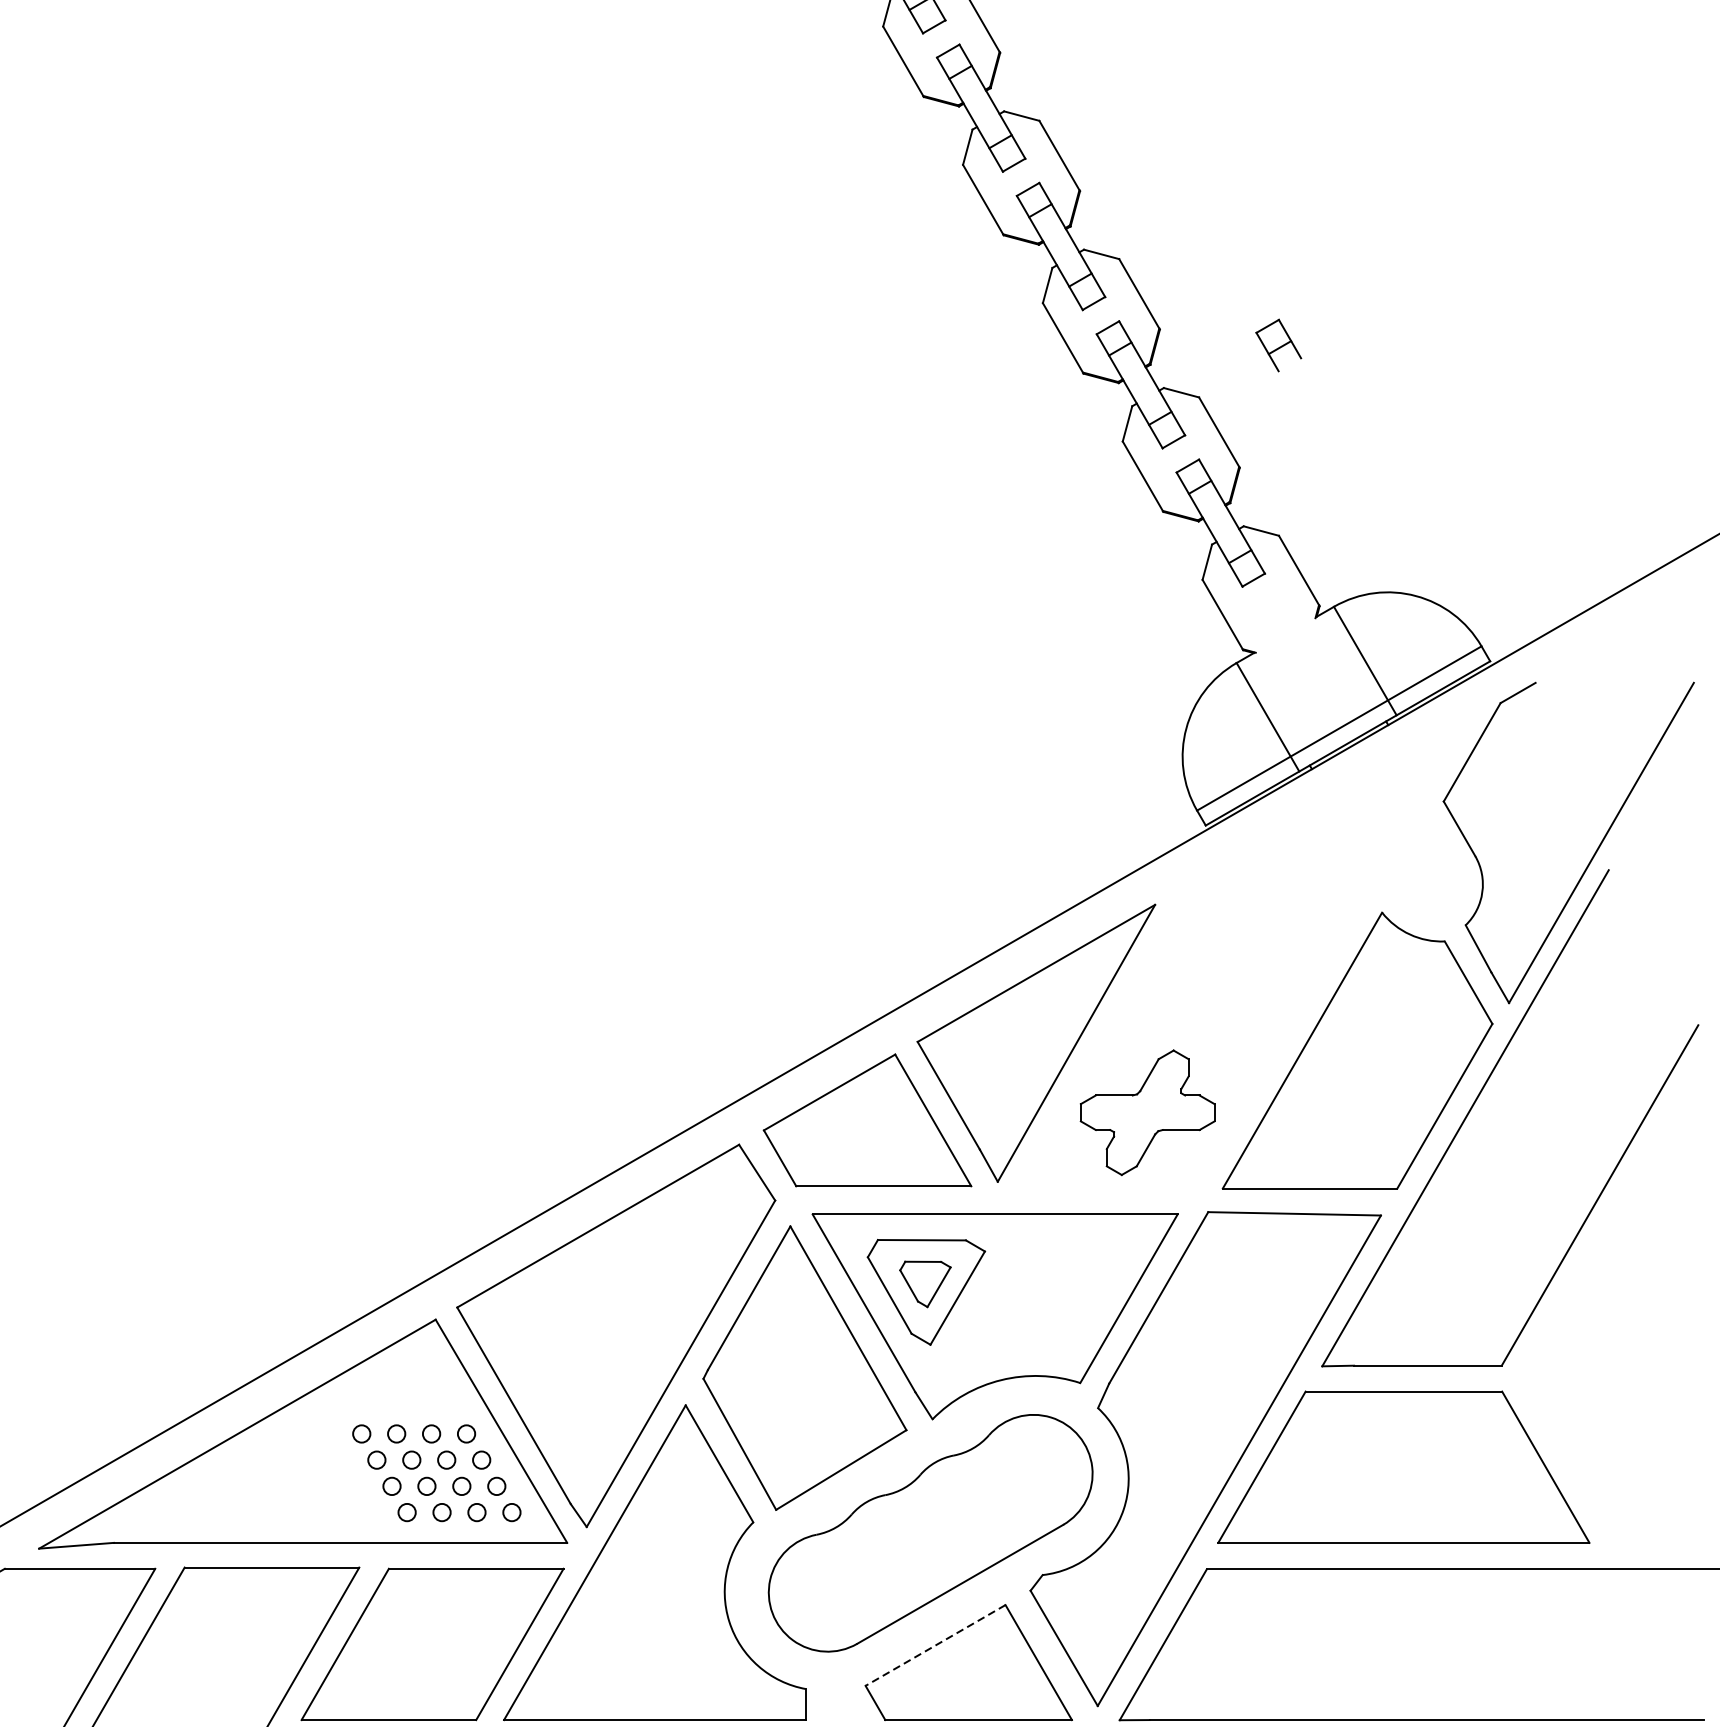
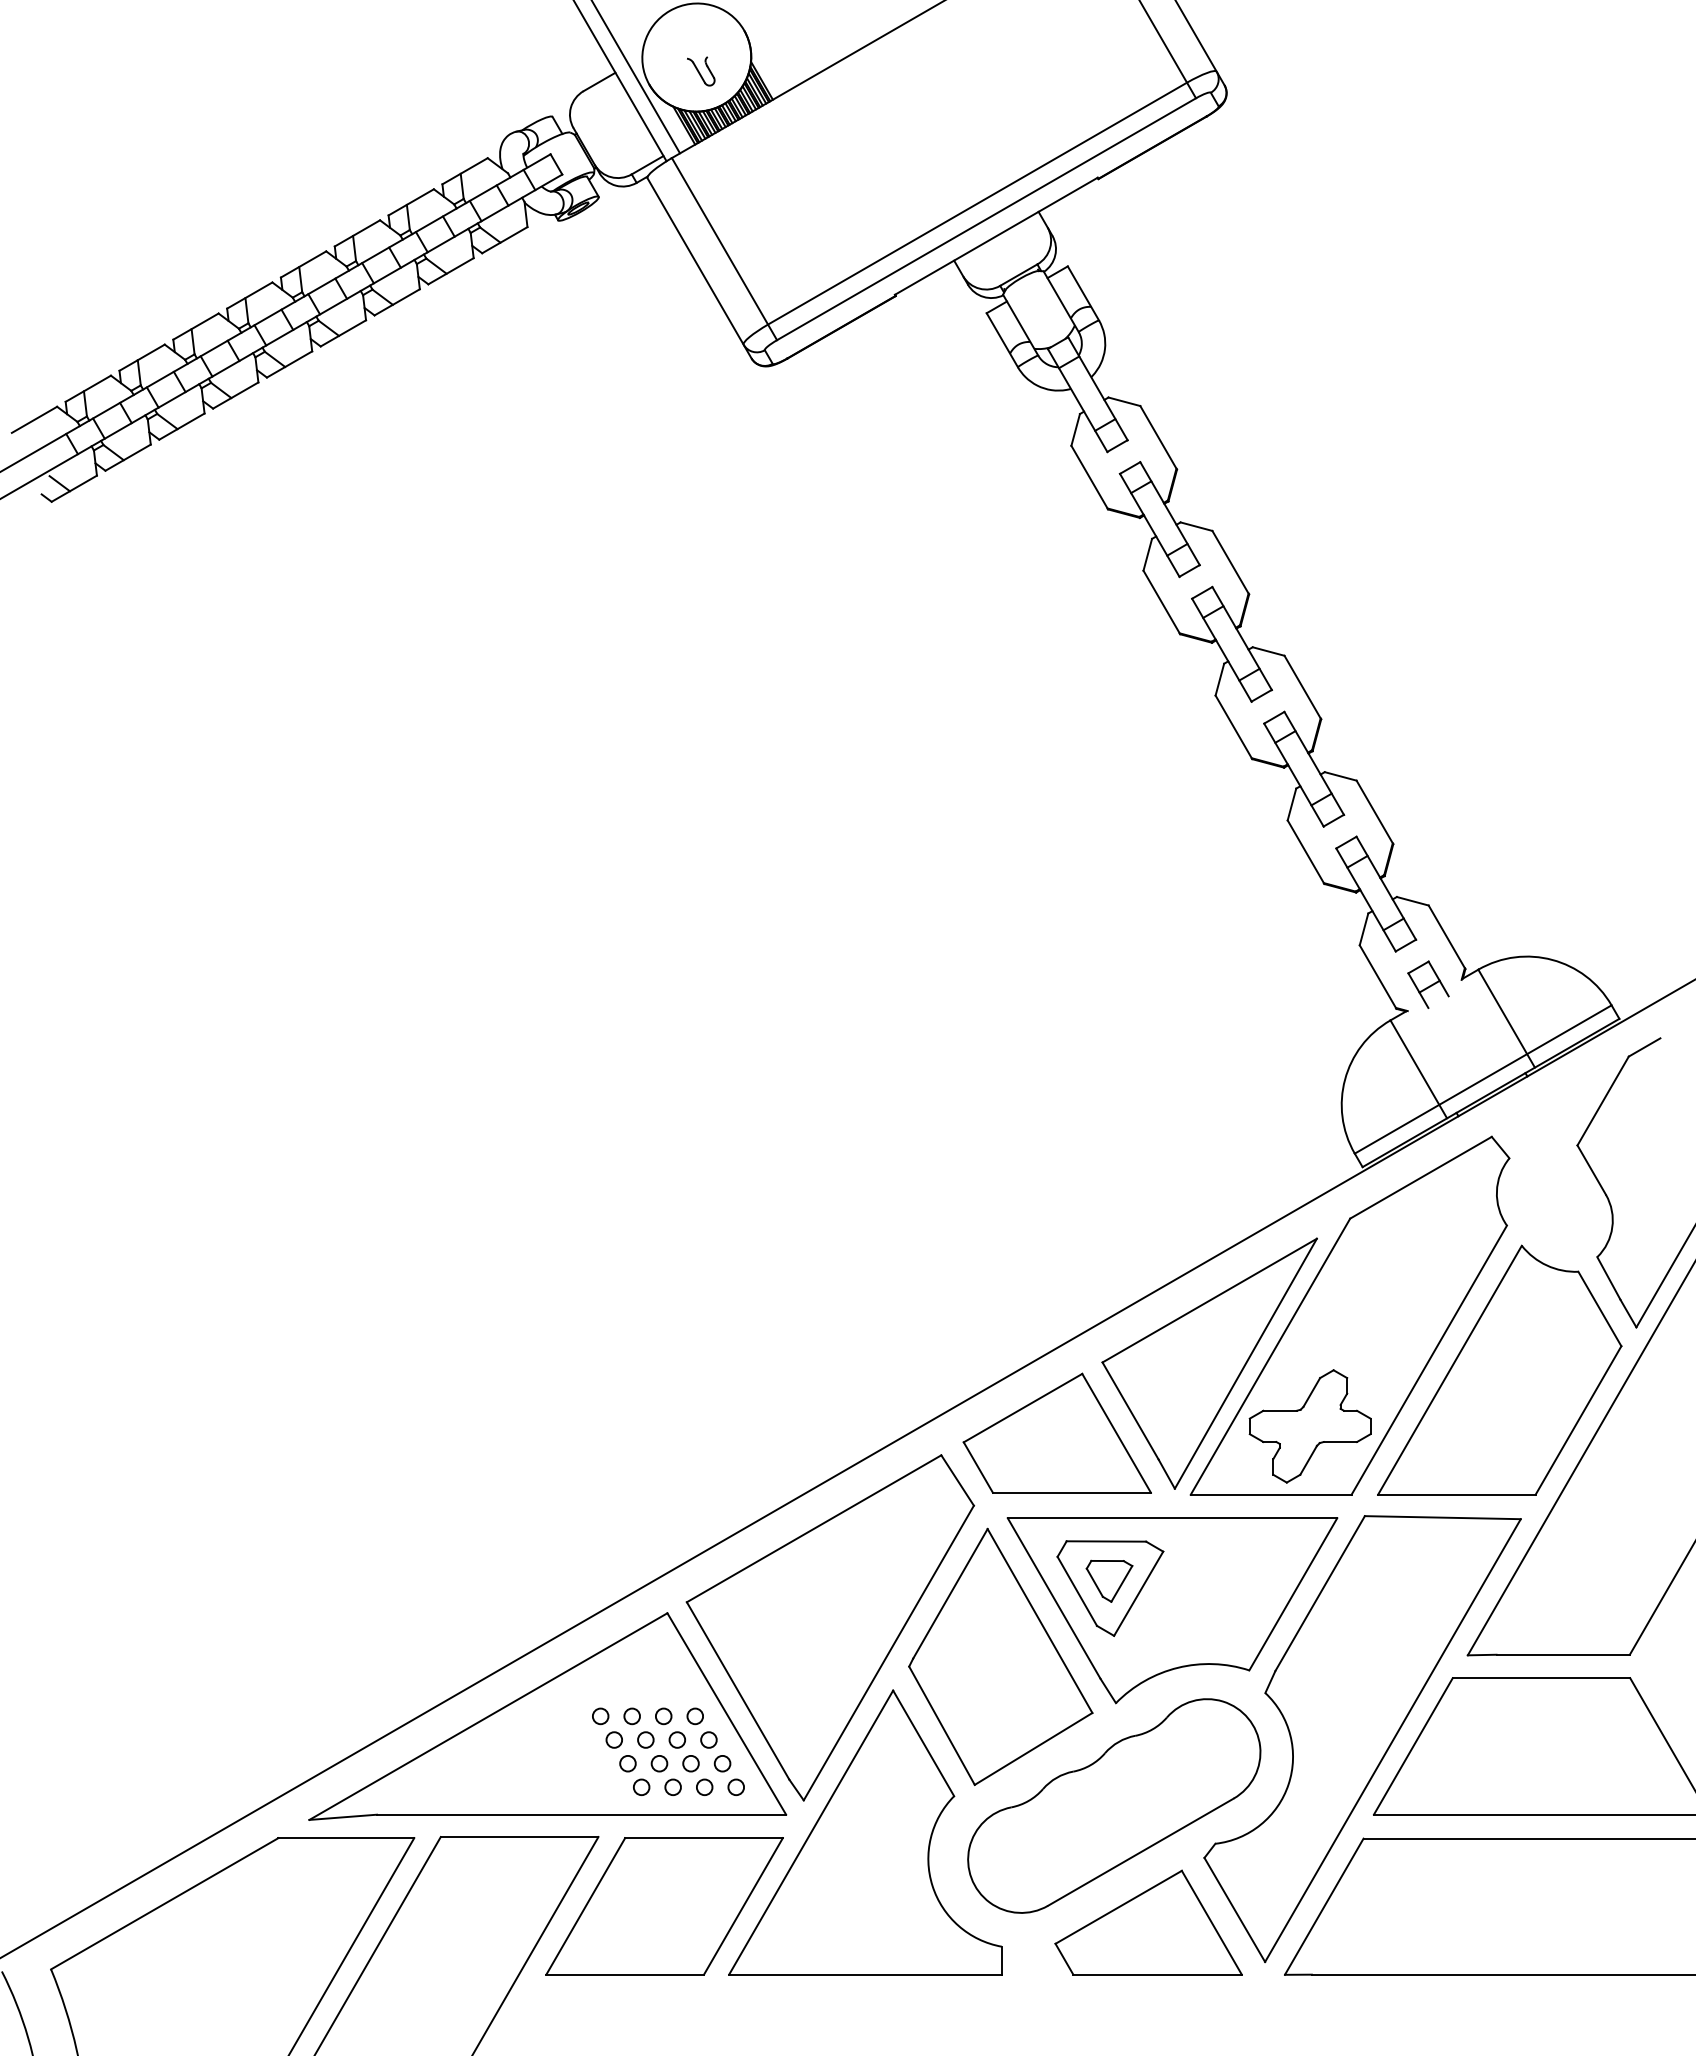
part: (1278, 345) -> (1428, 984), moved
part: (1191, 989) -> (1349, 1315), added
line: (935, 1645) -> (1118, 1907), dashed -> solid

